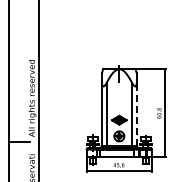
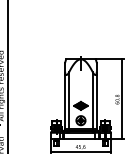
line: (136, 116) -> (96, 102), dashed -> solid

